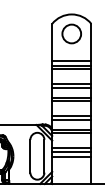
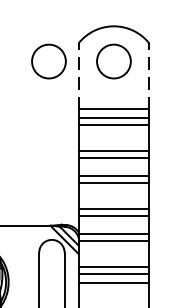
circle: (35, 33) -> (48, 60), added
line: (52, 41) -> (79, 75), solid -> dashed
line: (91, 41) -> (149, 75), solid -> dashed

